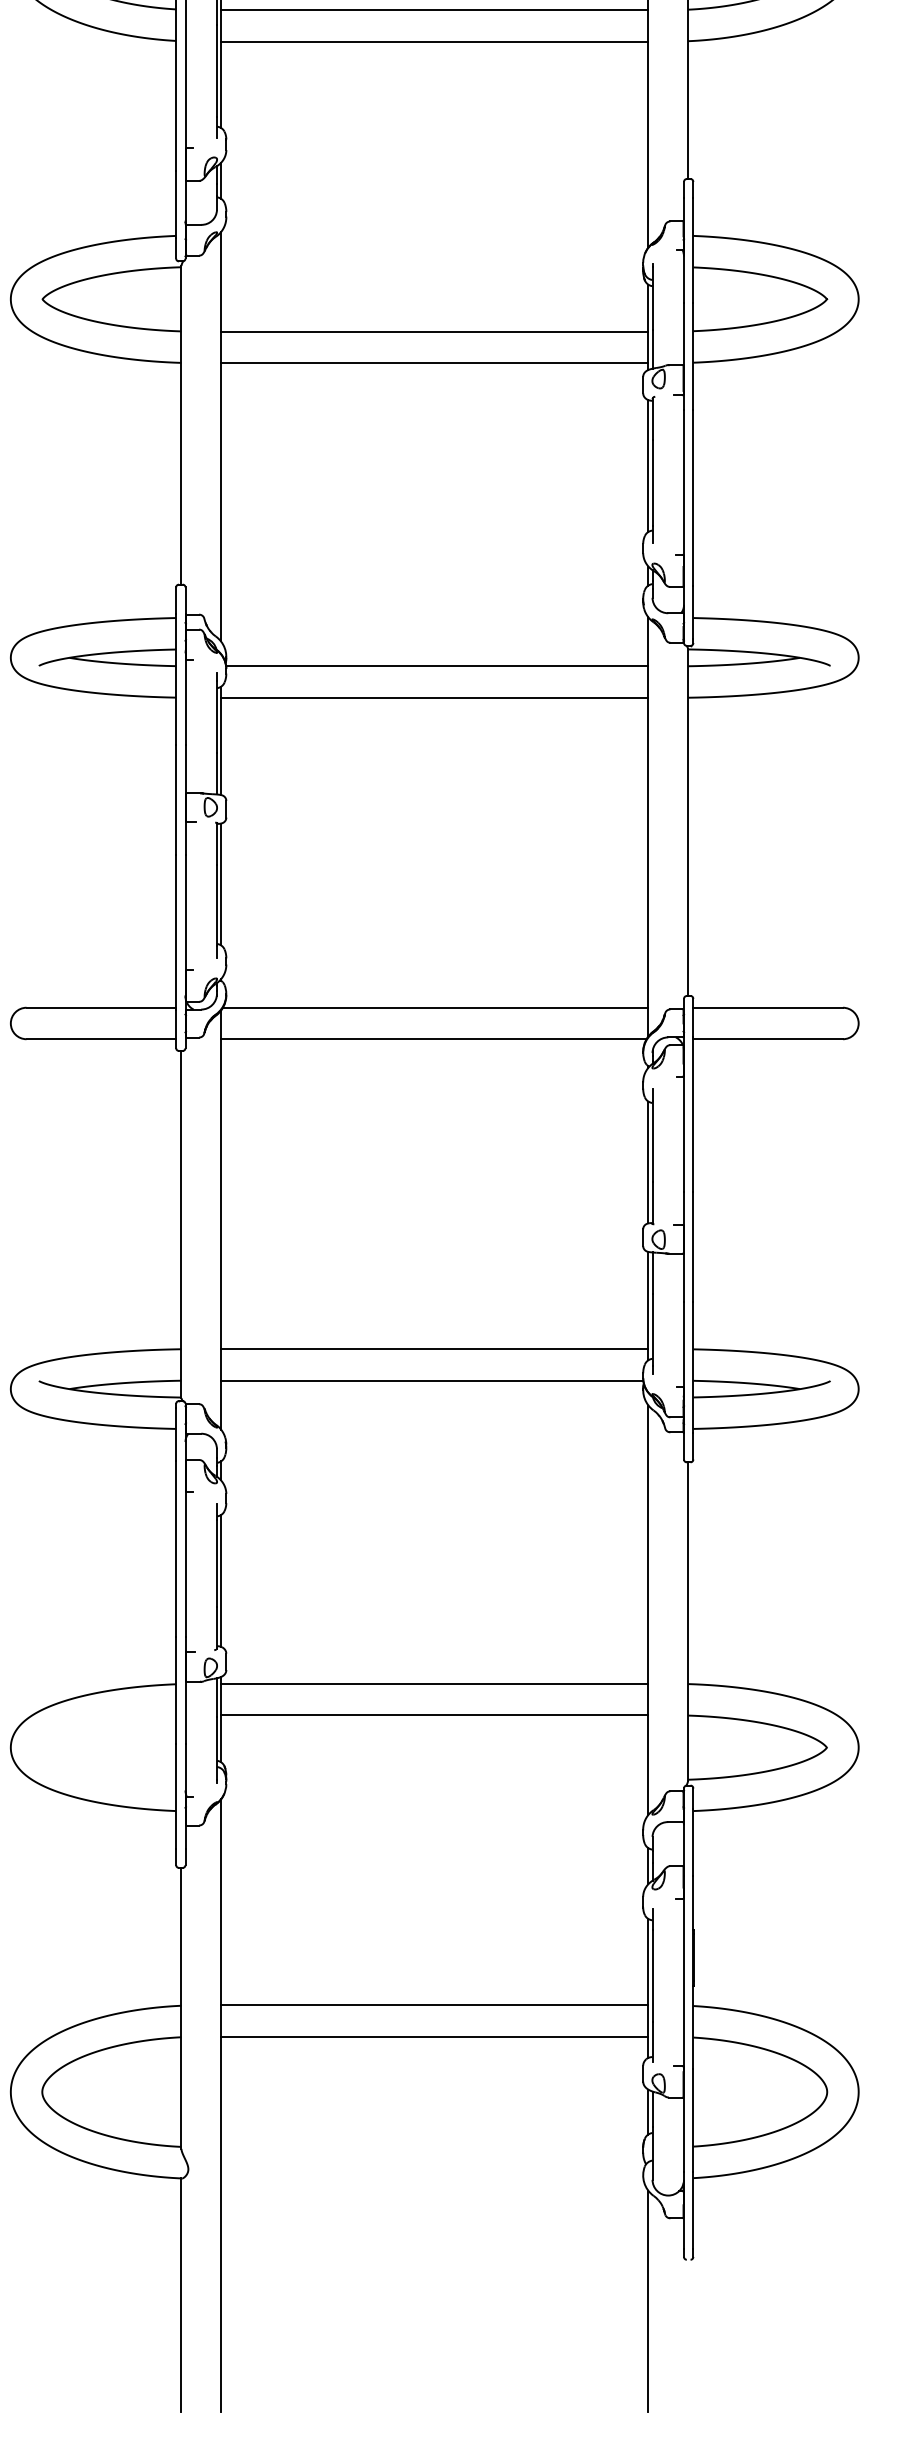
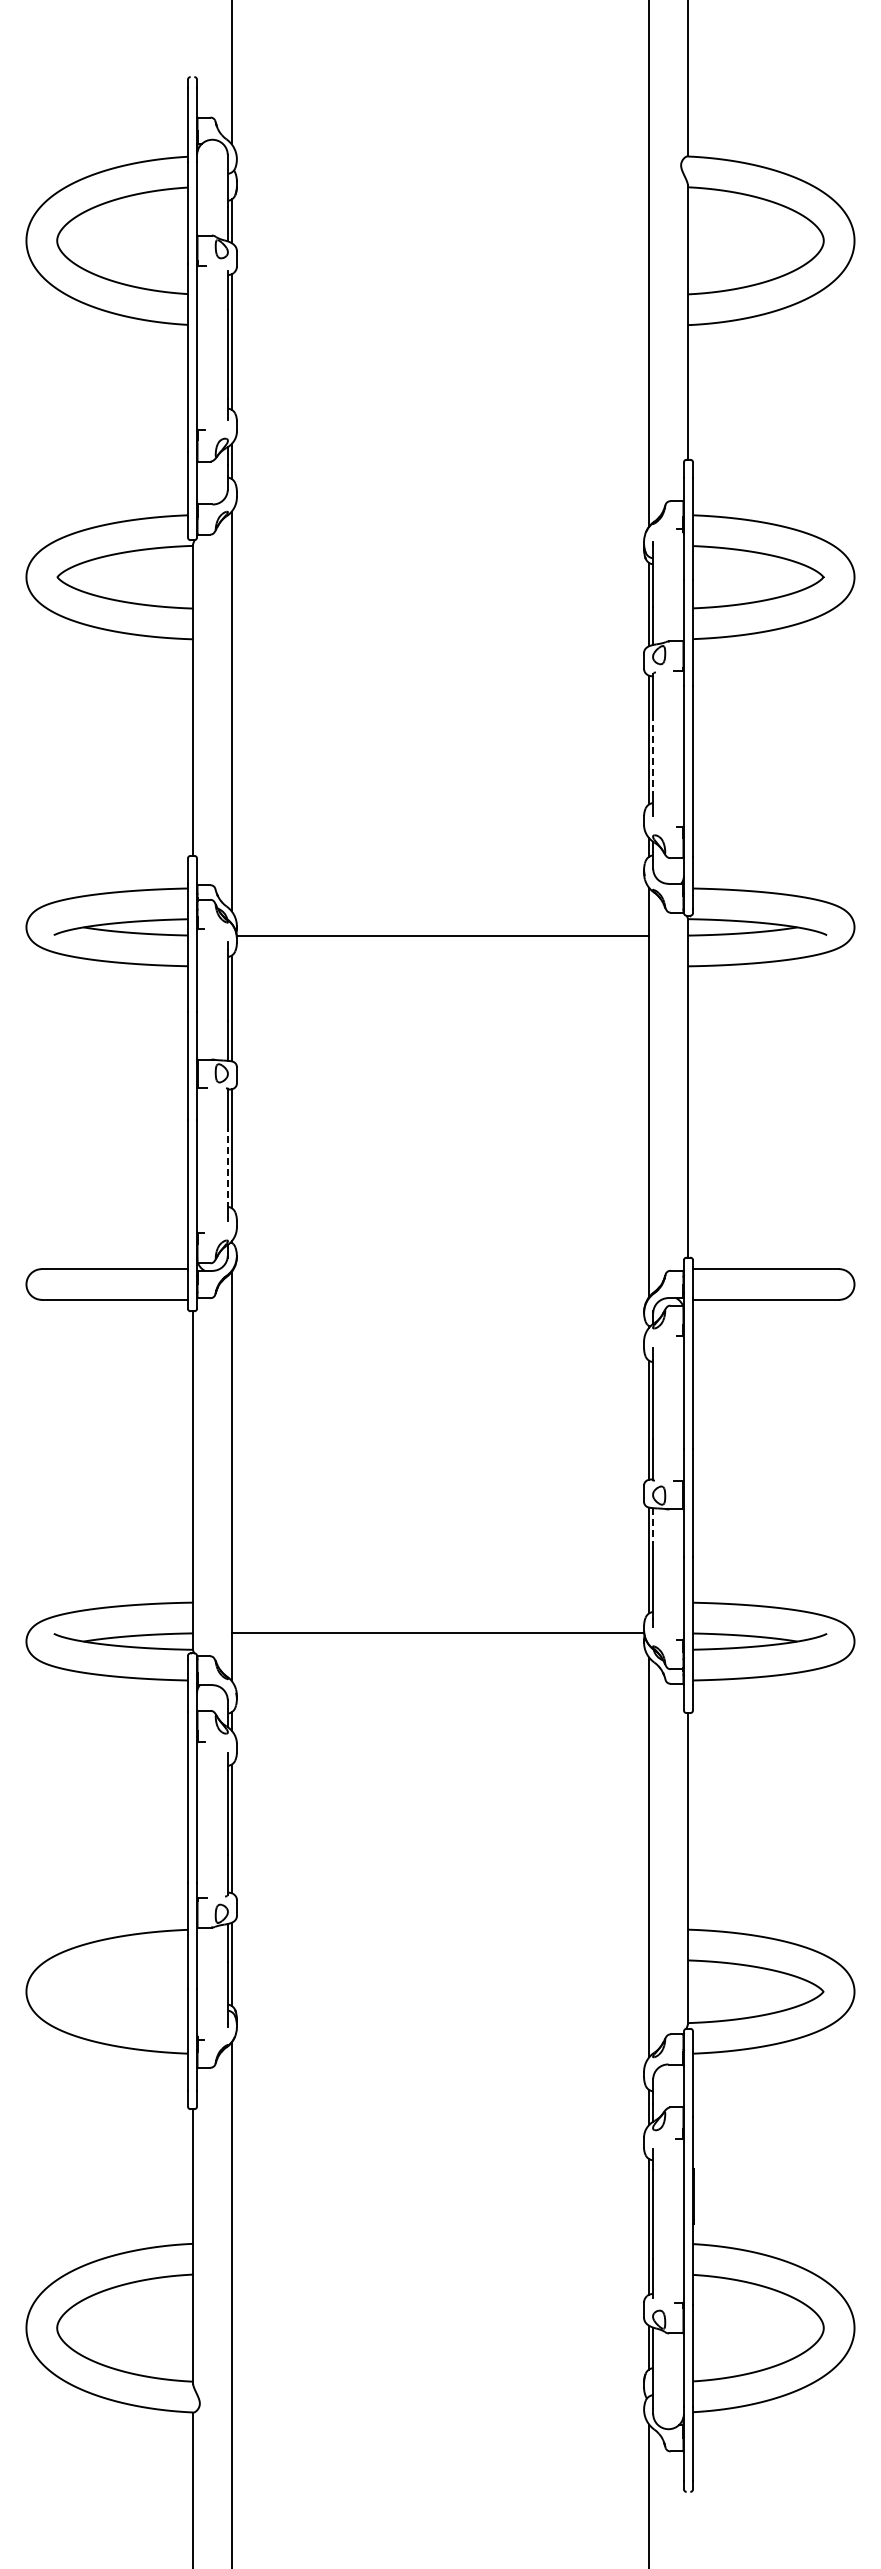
line: (434, 9) -> (440, 294), removed
line: (434, 41) -> (440, 325), removed
line: (434, 331) -> (440, 608), removed
line: (434, 363) -> (440, 639), removed
line: (652, 483) -> (653, 757), solid -> dashed
line: (434, 697) -> (440, 966), removed
line: (216, 904) -> (227, 1168), solid -> dashed
line: (435, 1008) -> (441, 1269), removed
line: (433, 1038) -> (439, 1299), removed
line: (652, 1273) -> (653, 1528), solid -> dashed
line: (434, 1349) -> (440, 1602), removed
line: (434, 1683) -> (440, 1929), removed
line: (434, 1715) -> (440, 1960), removed
line: (434, 2005) -> (440, 2243), removed
line: (434, 2037) -> (440, 2274), removed

